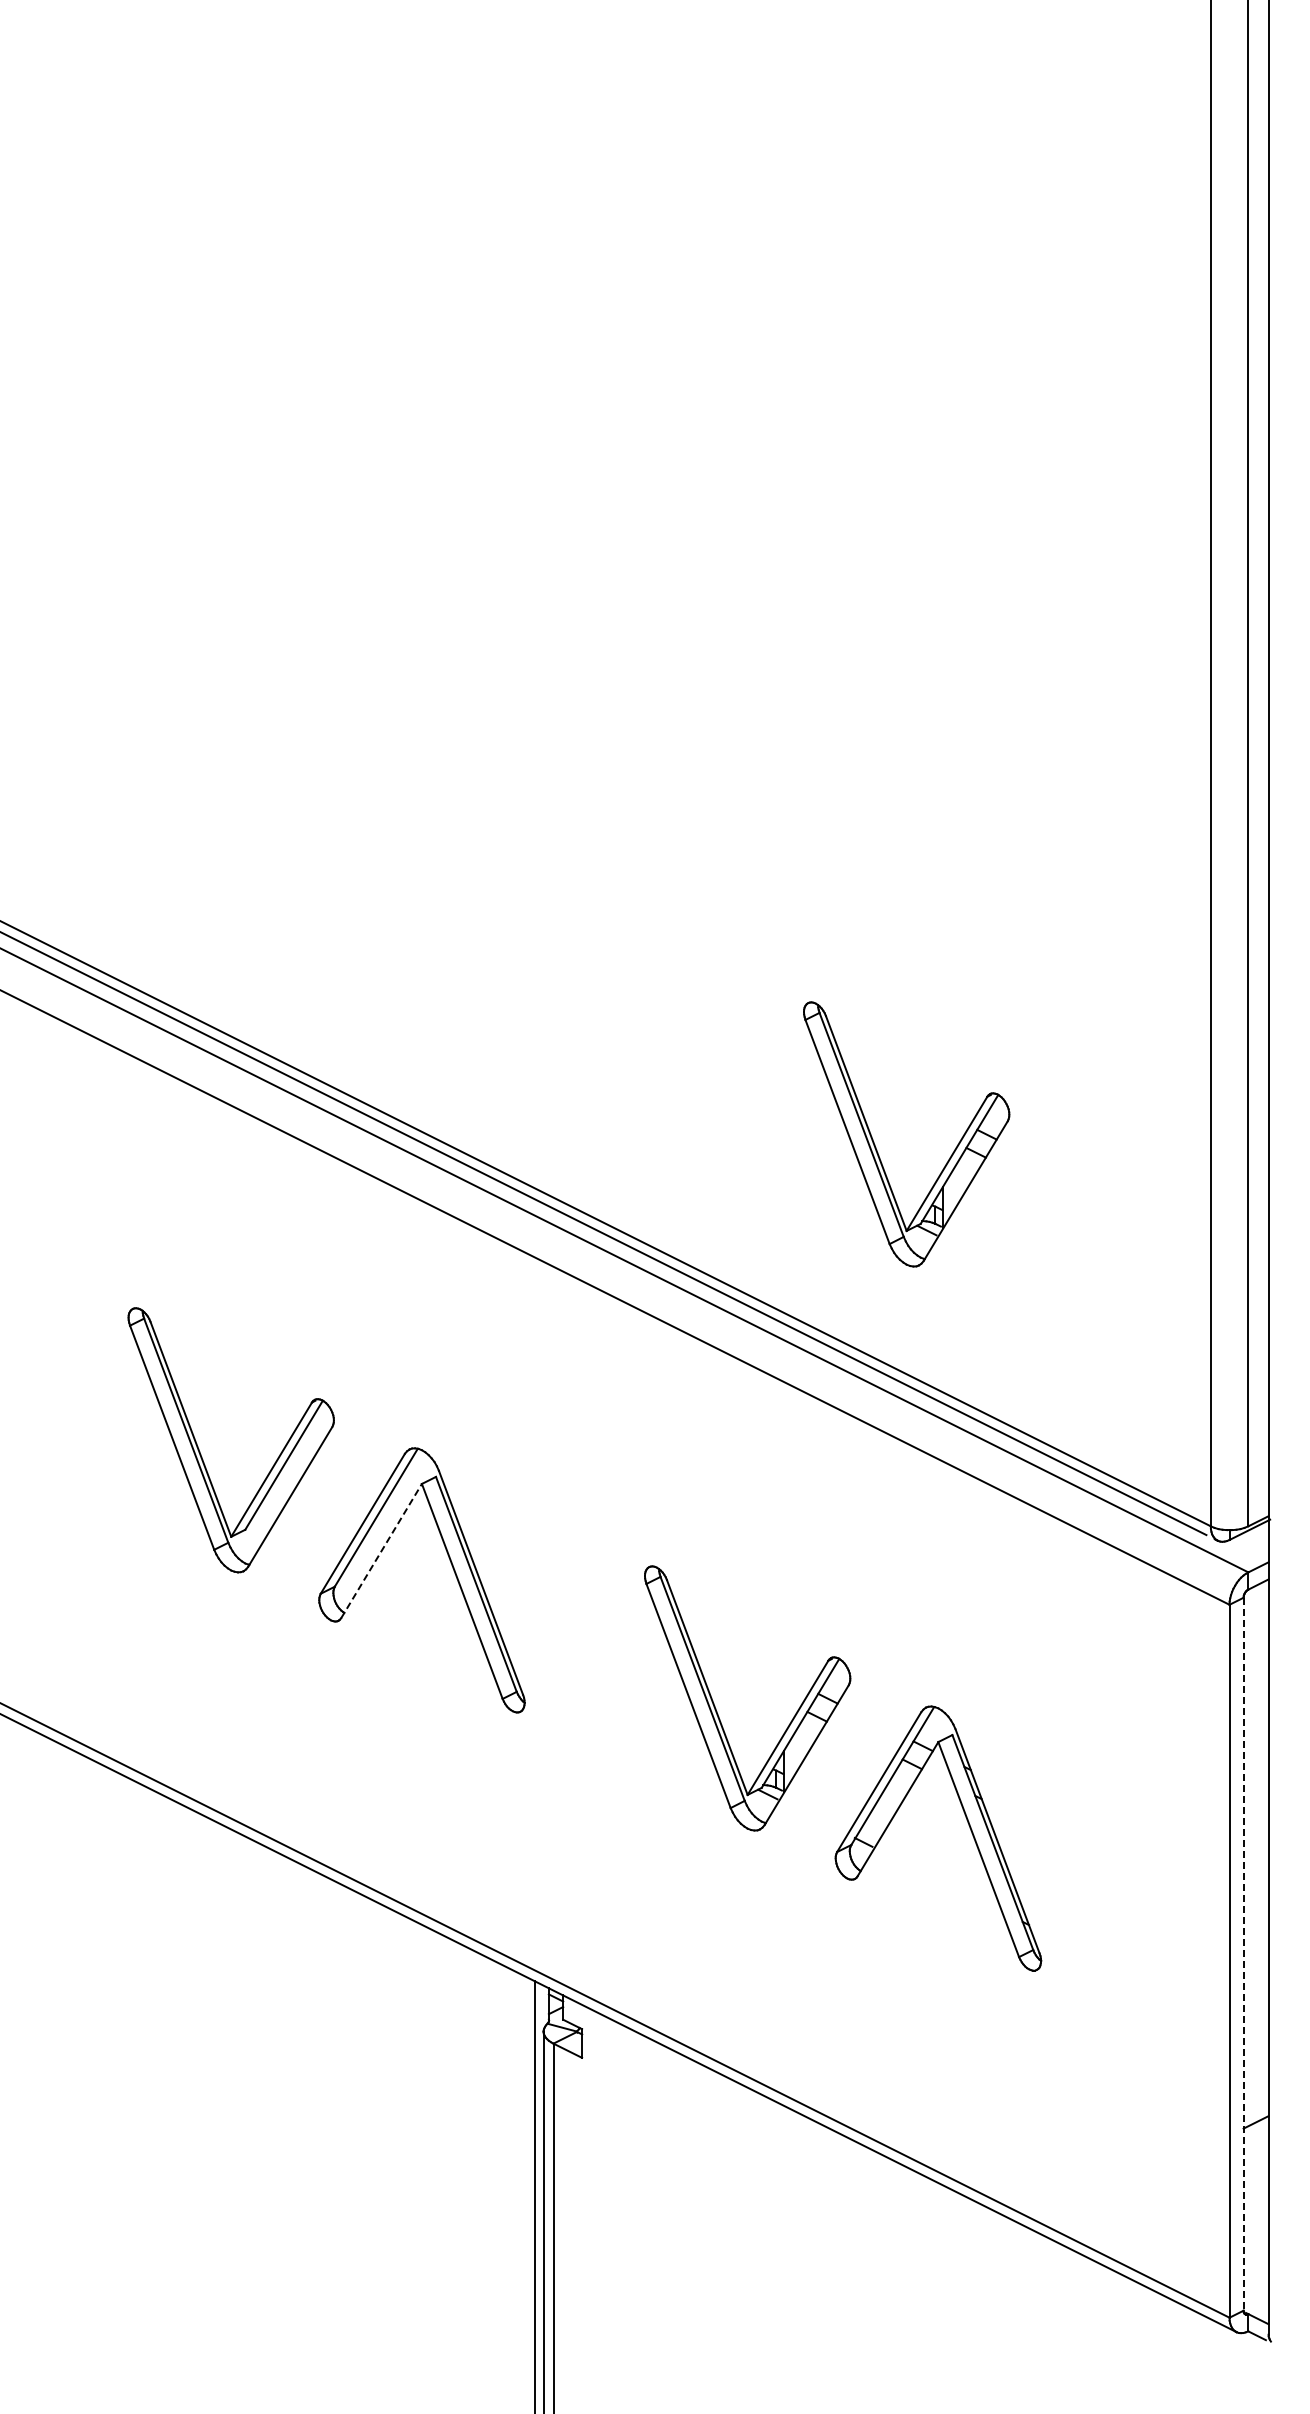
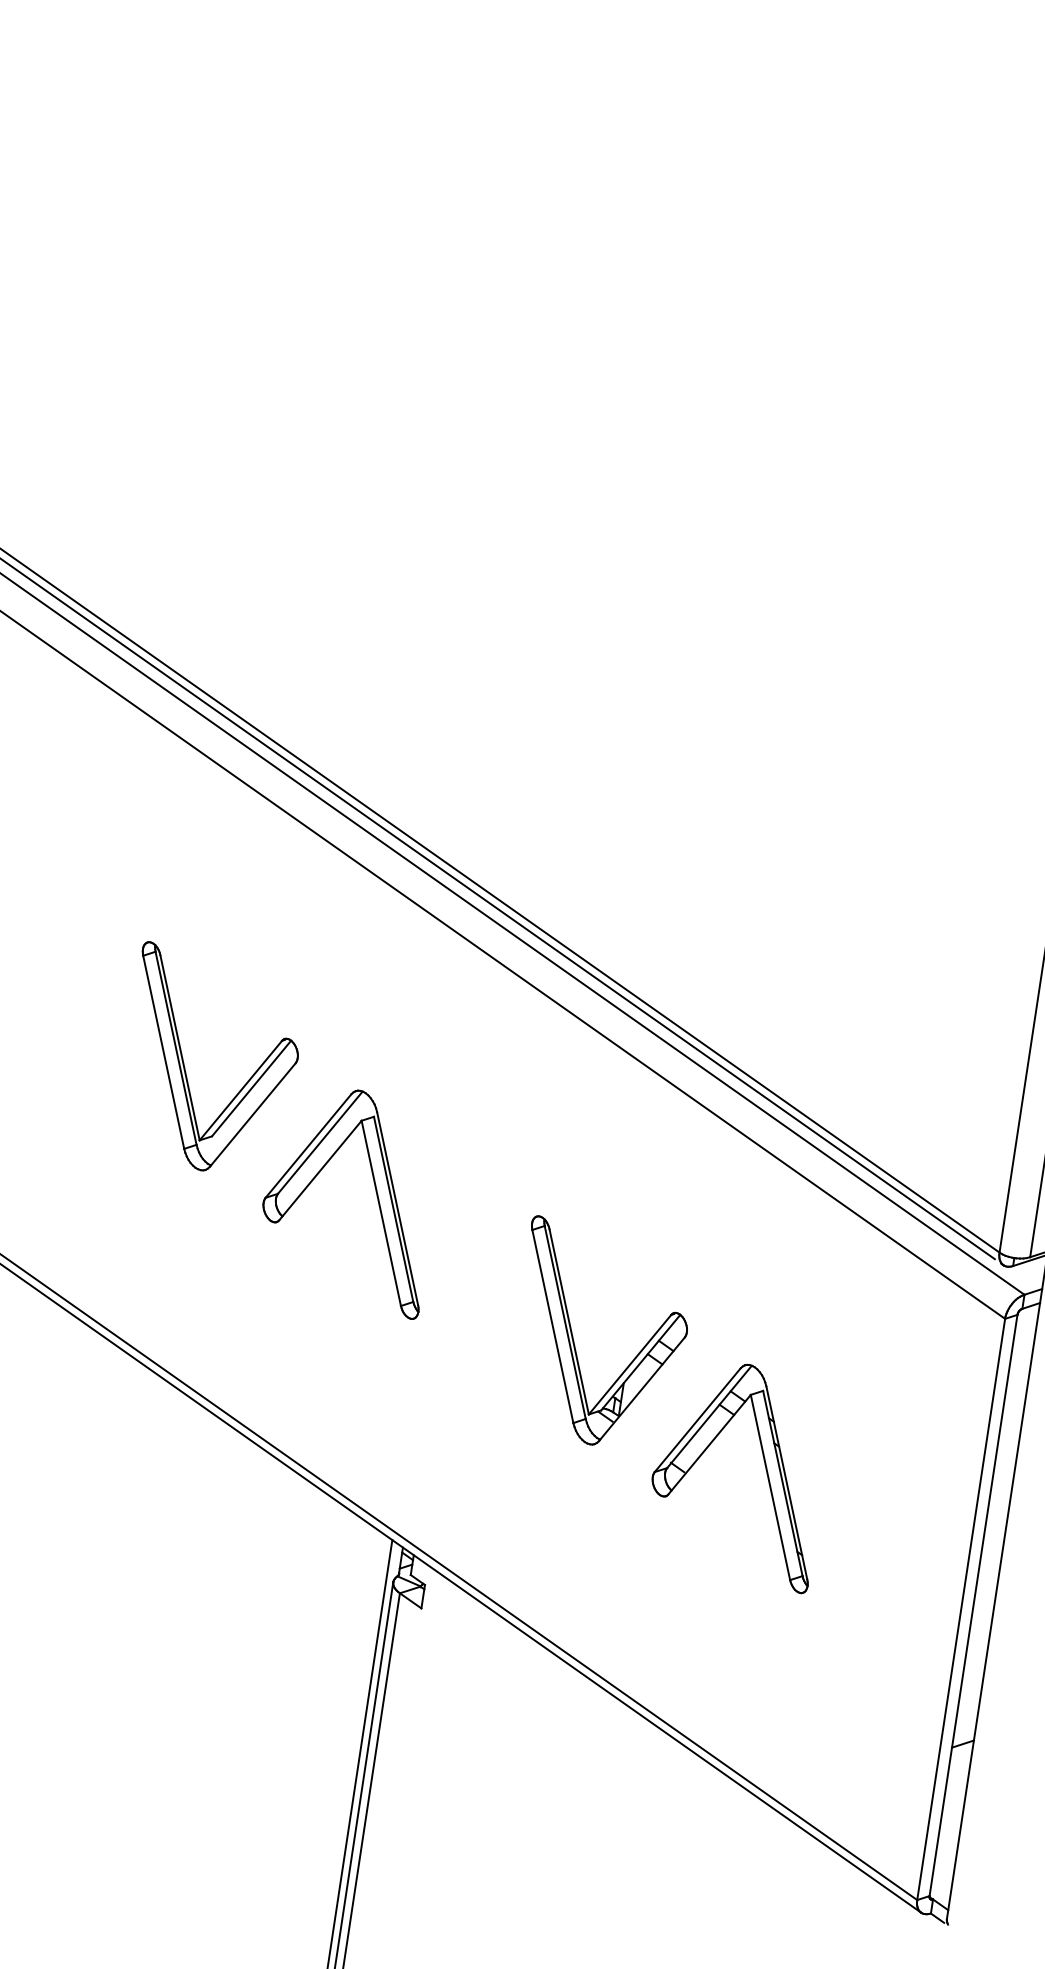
part: (875, 1144) -> (773, 899), removed
line: (381, 1550) -> (320, 1170), dashed -> solid
line: (1243, 1954) -> (973, 1605), dashed -> solid

